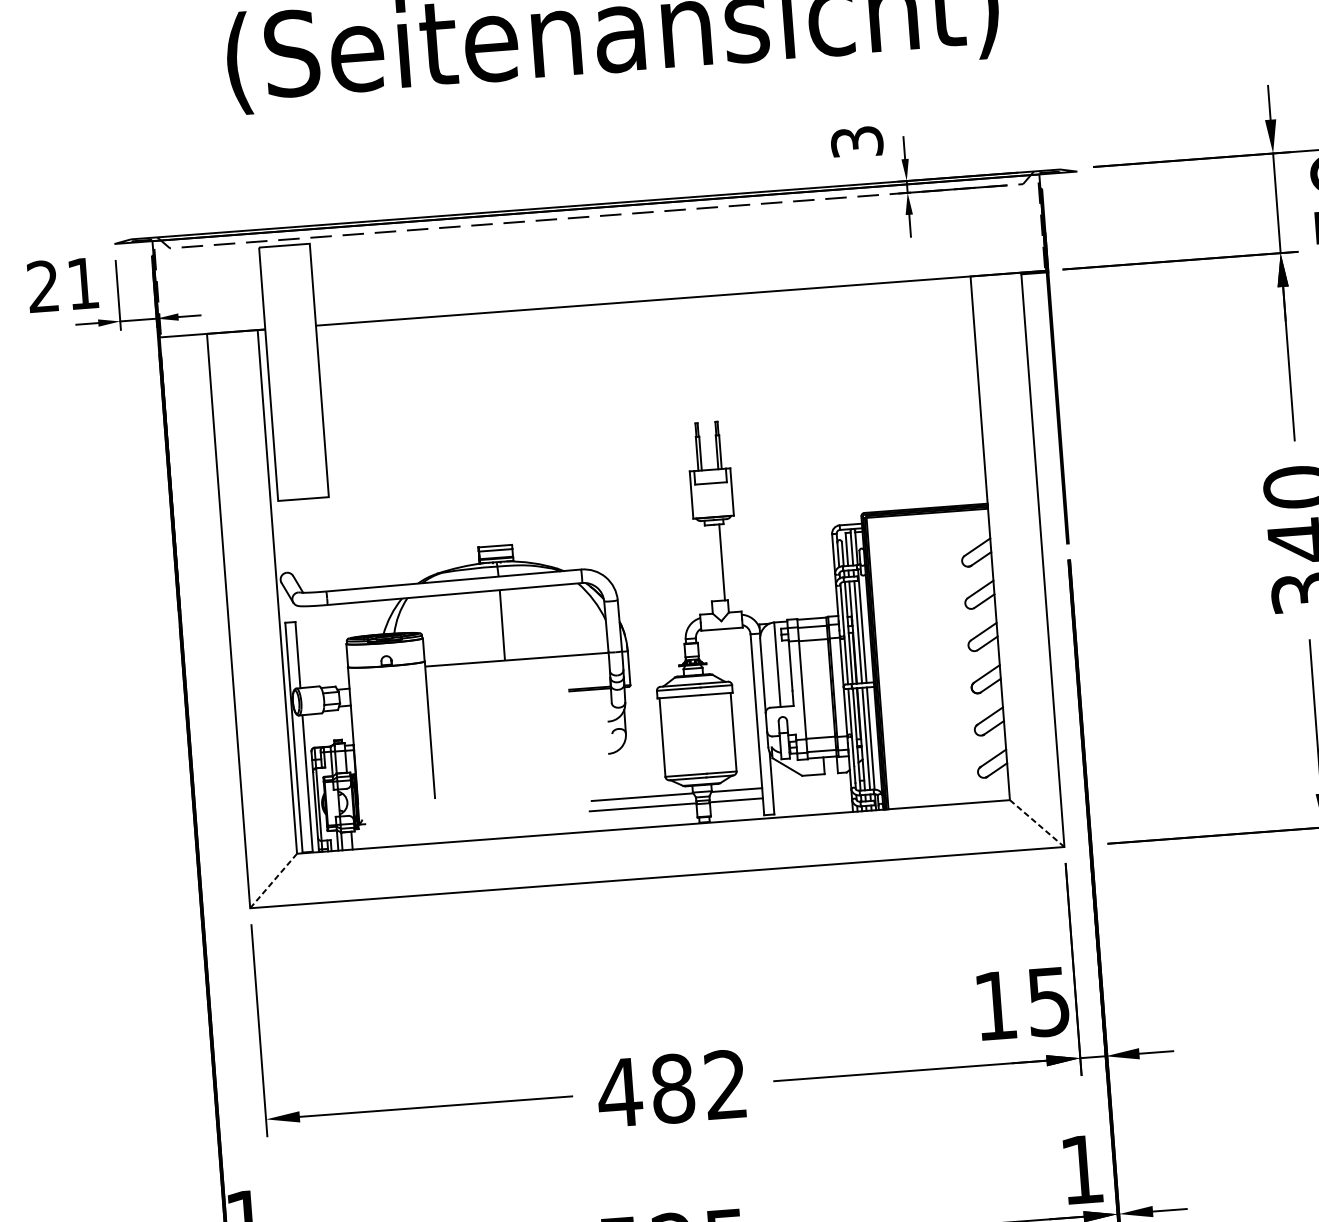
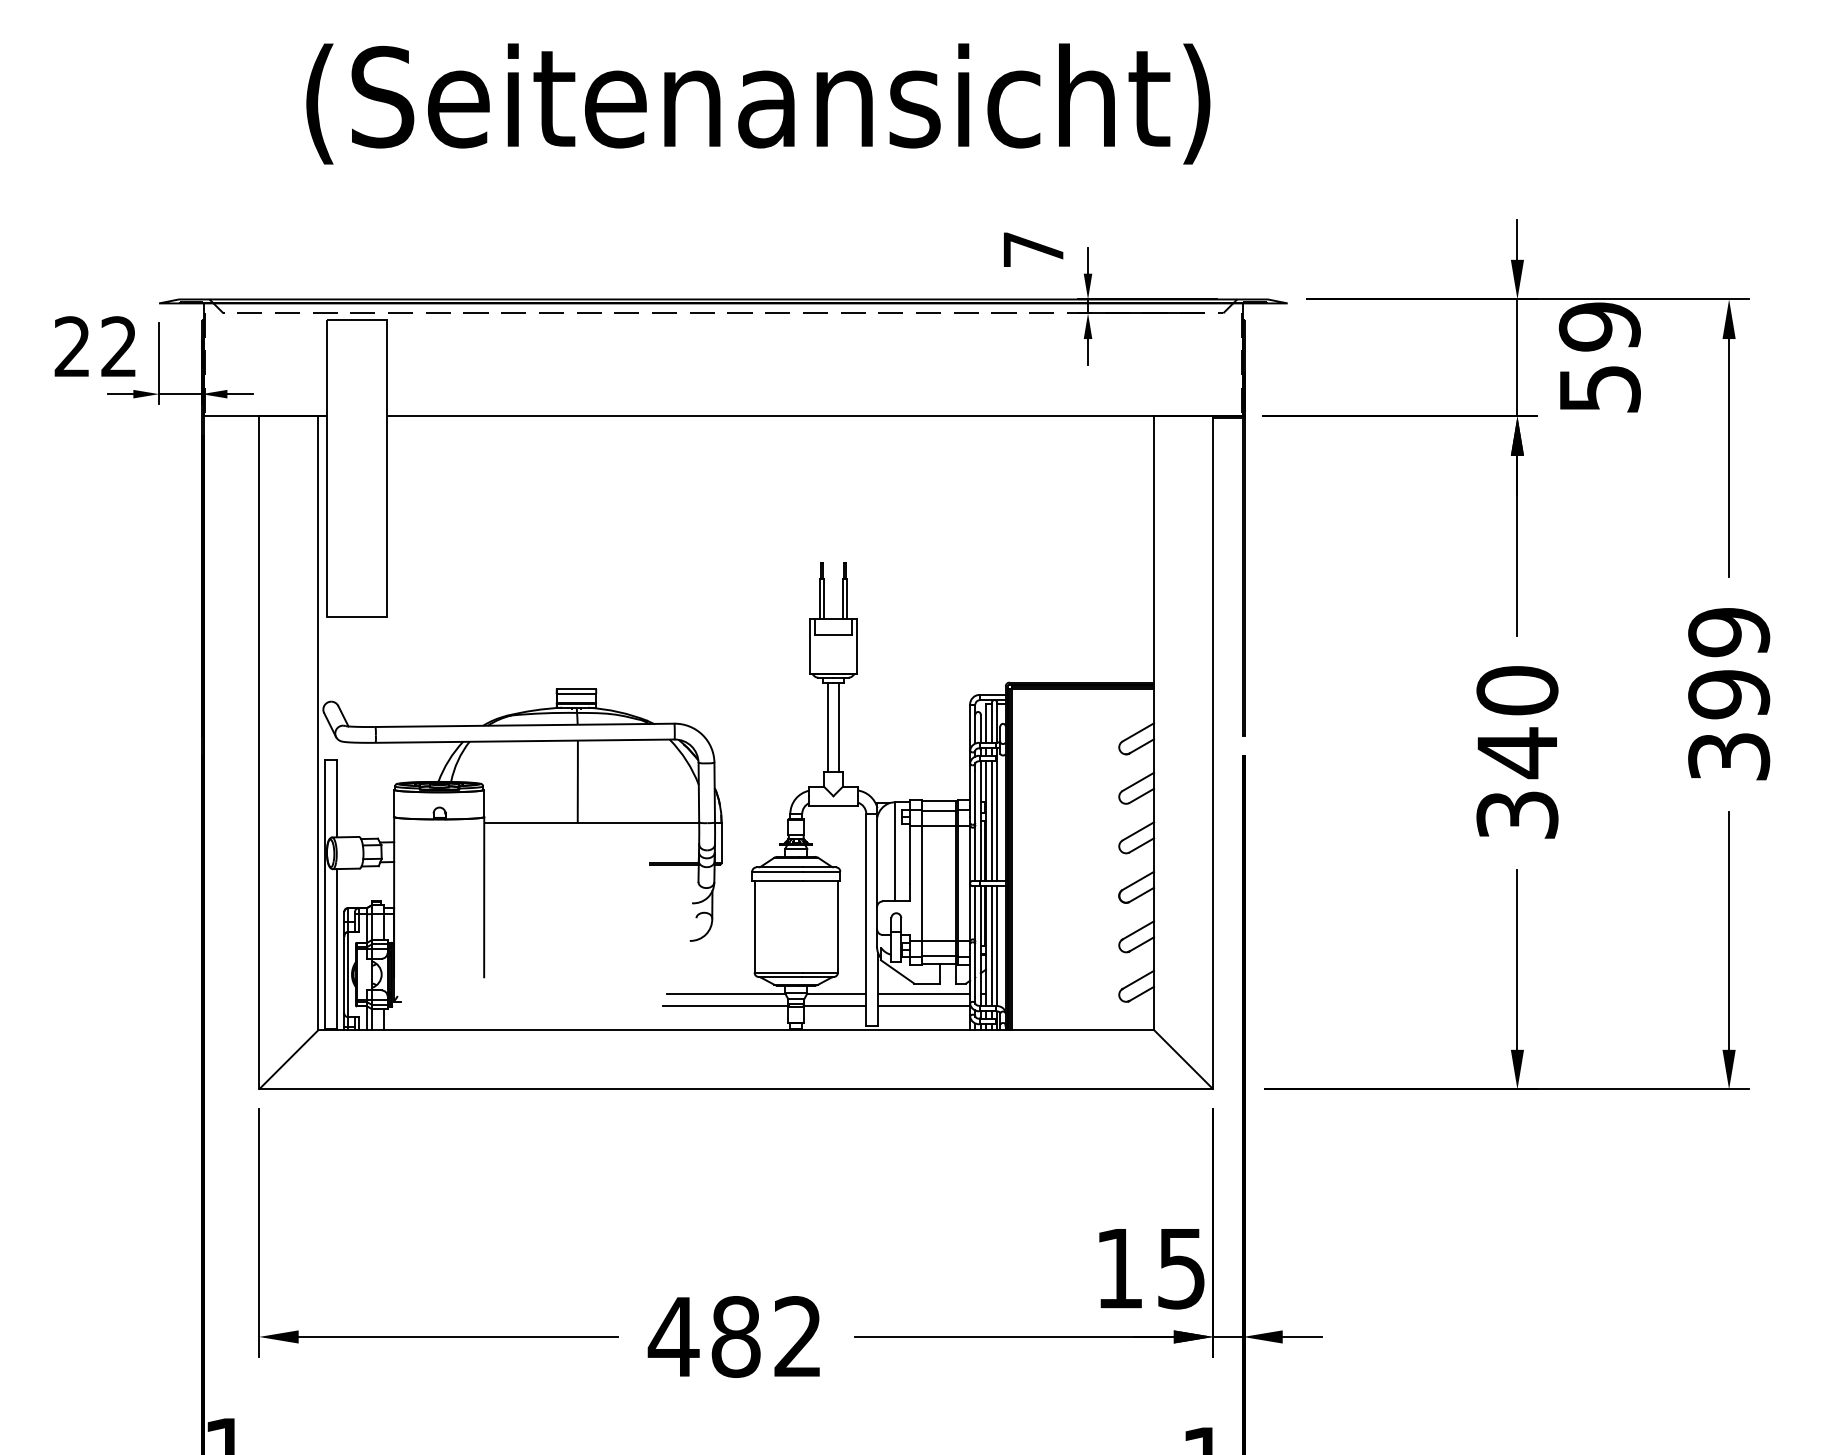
text: (857, 141) -> (1033, 249), 3 -> 7
text: (82, 283) -> (118, 346), 21 -> 22
line: (711, 562) -> (827, 727), added
line: (811, 784) -> (924, 994), added
line: (812, 794) -> (924, 1006), added
line: (1037, 824) -> (1184, 1060), dashed -> solid
line: (274, 880) -> (289, 1059), dashed -> solid

